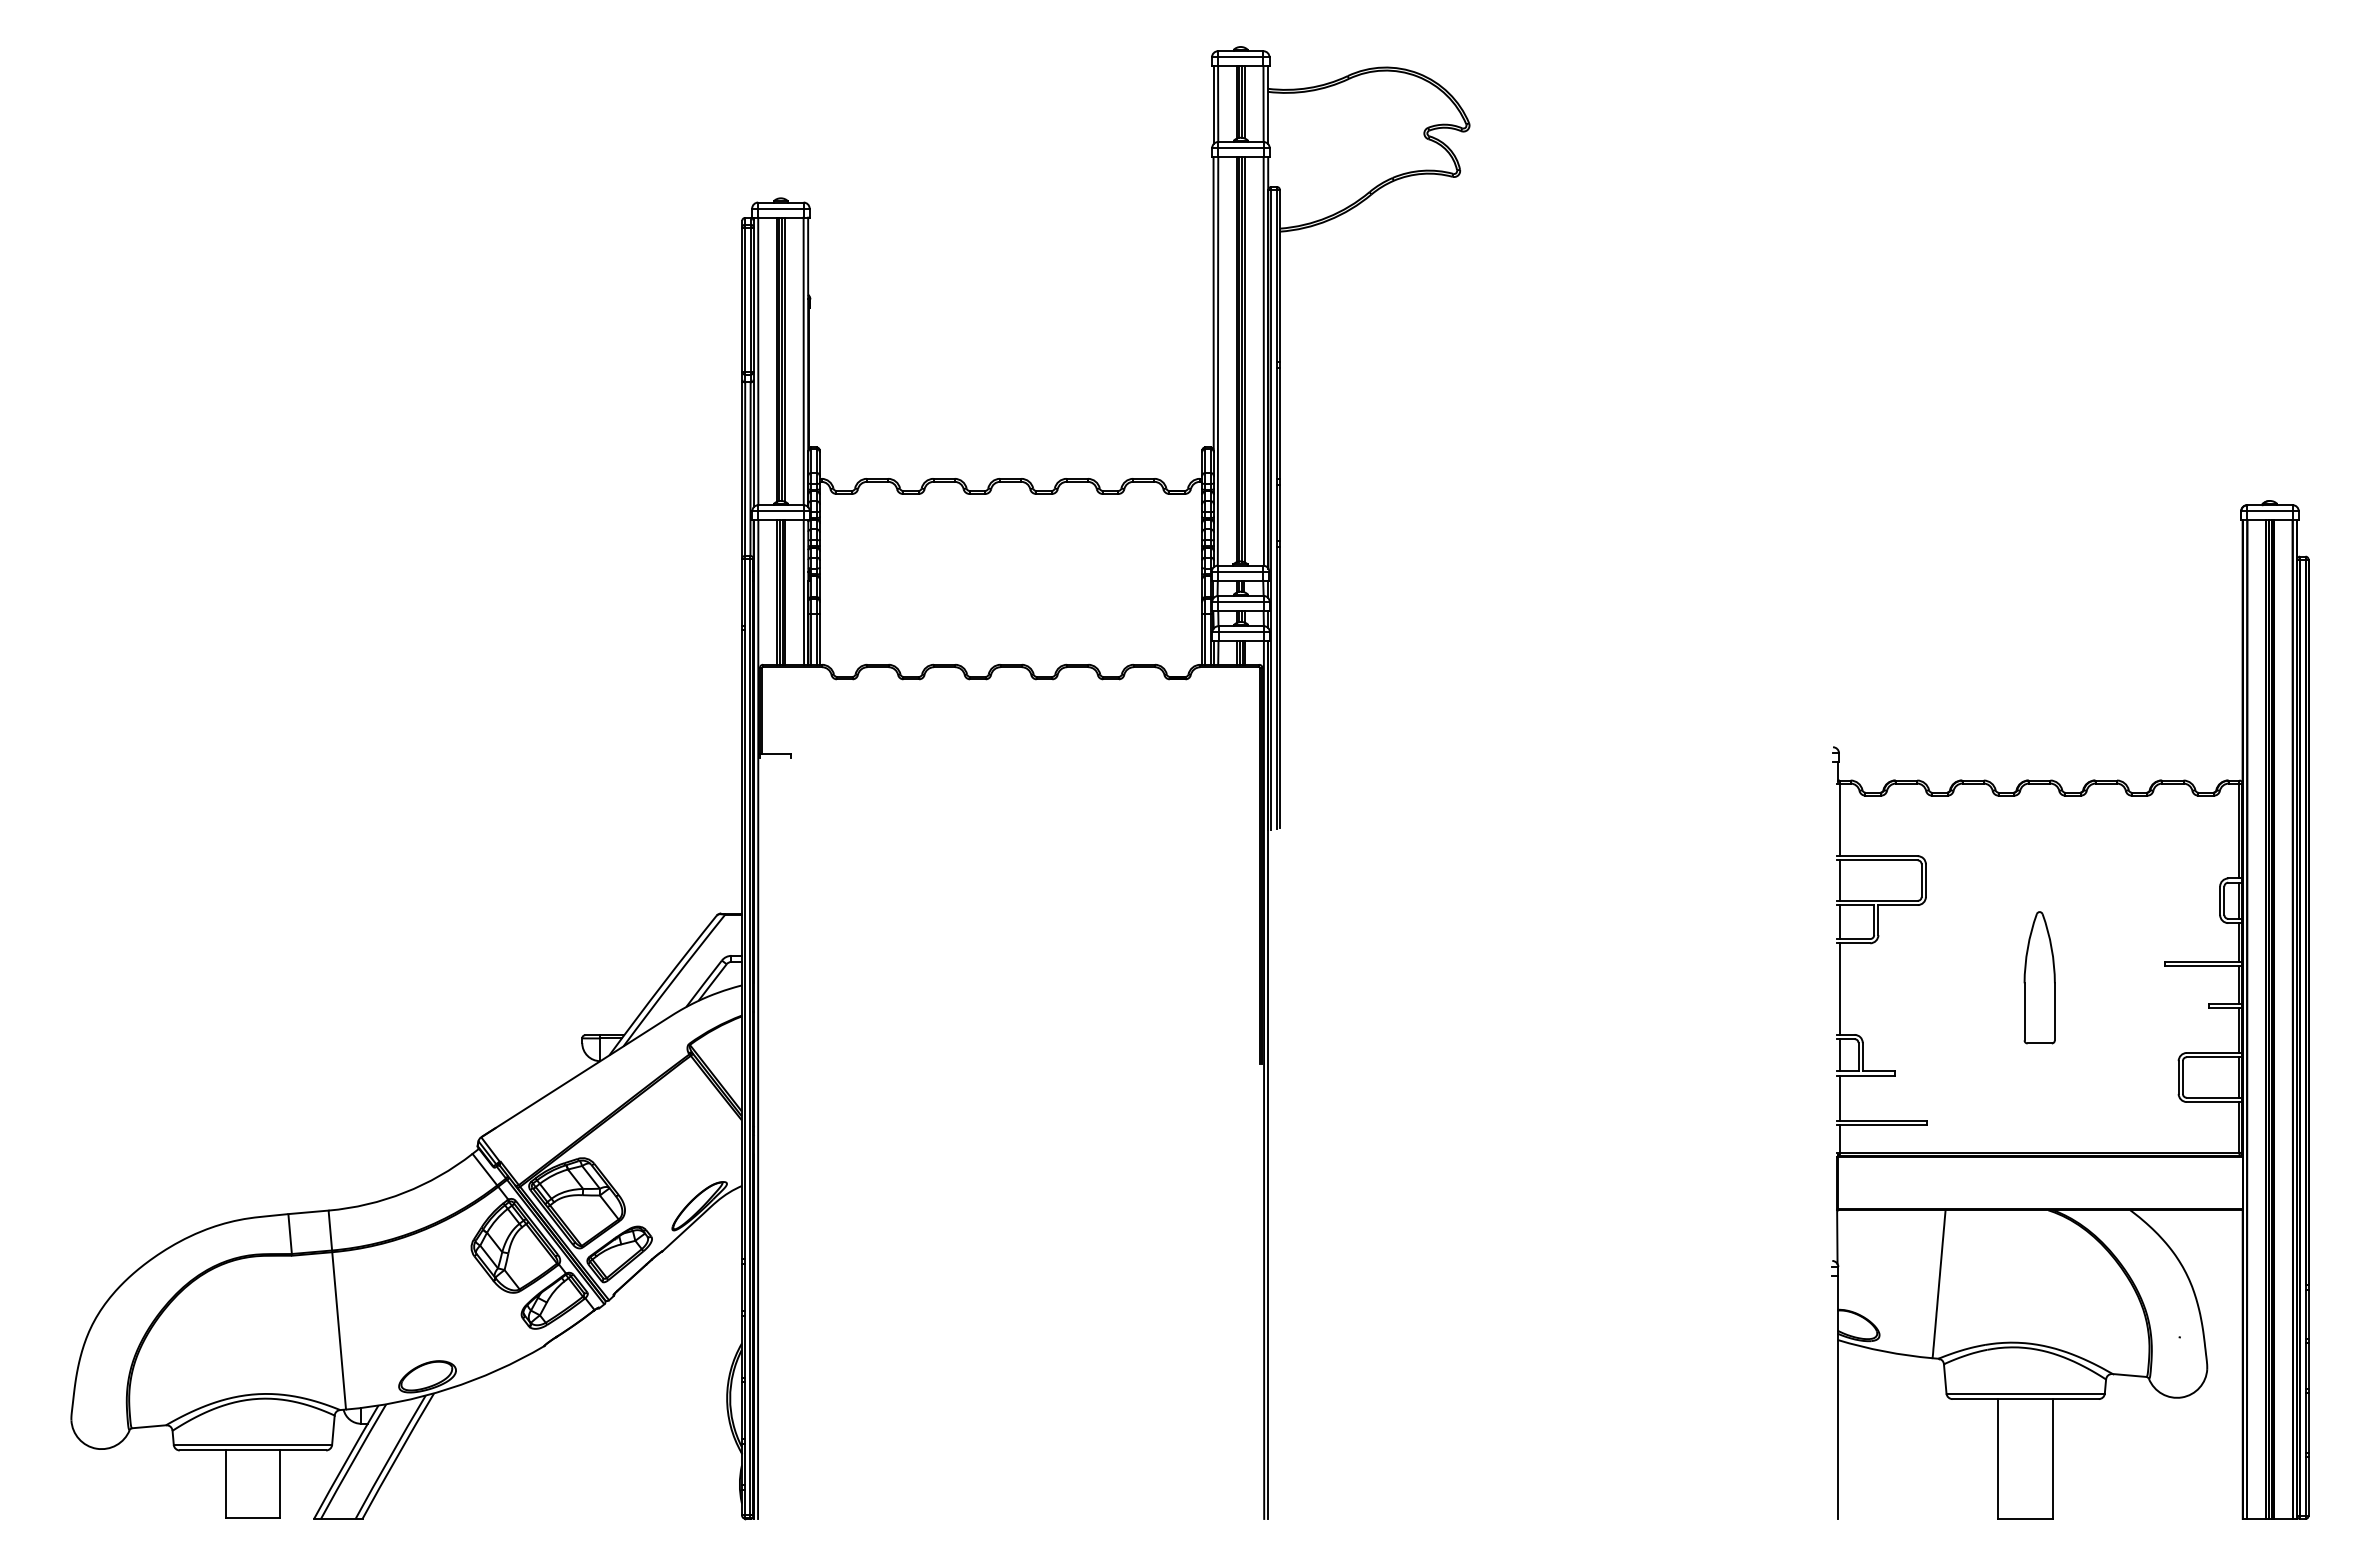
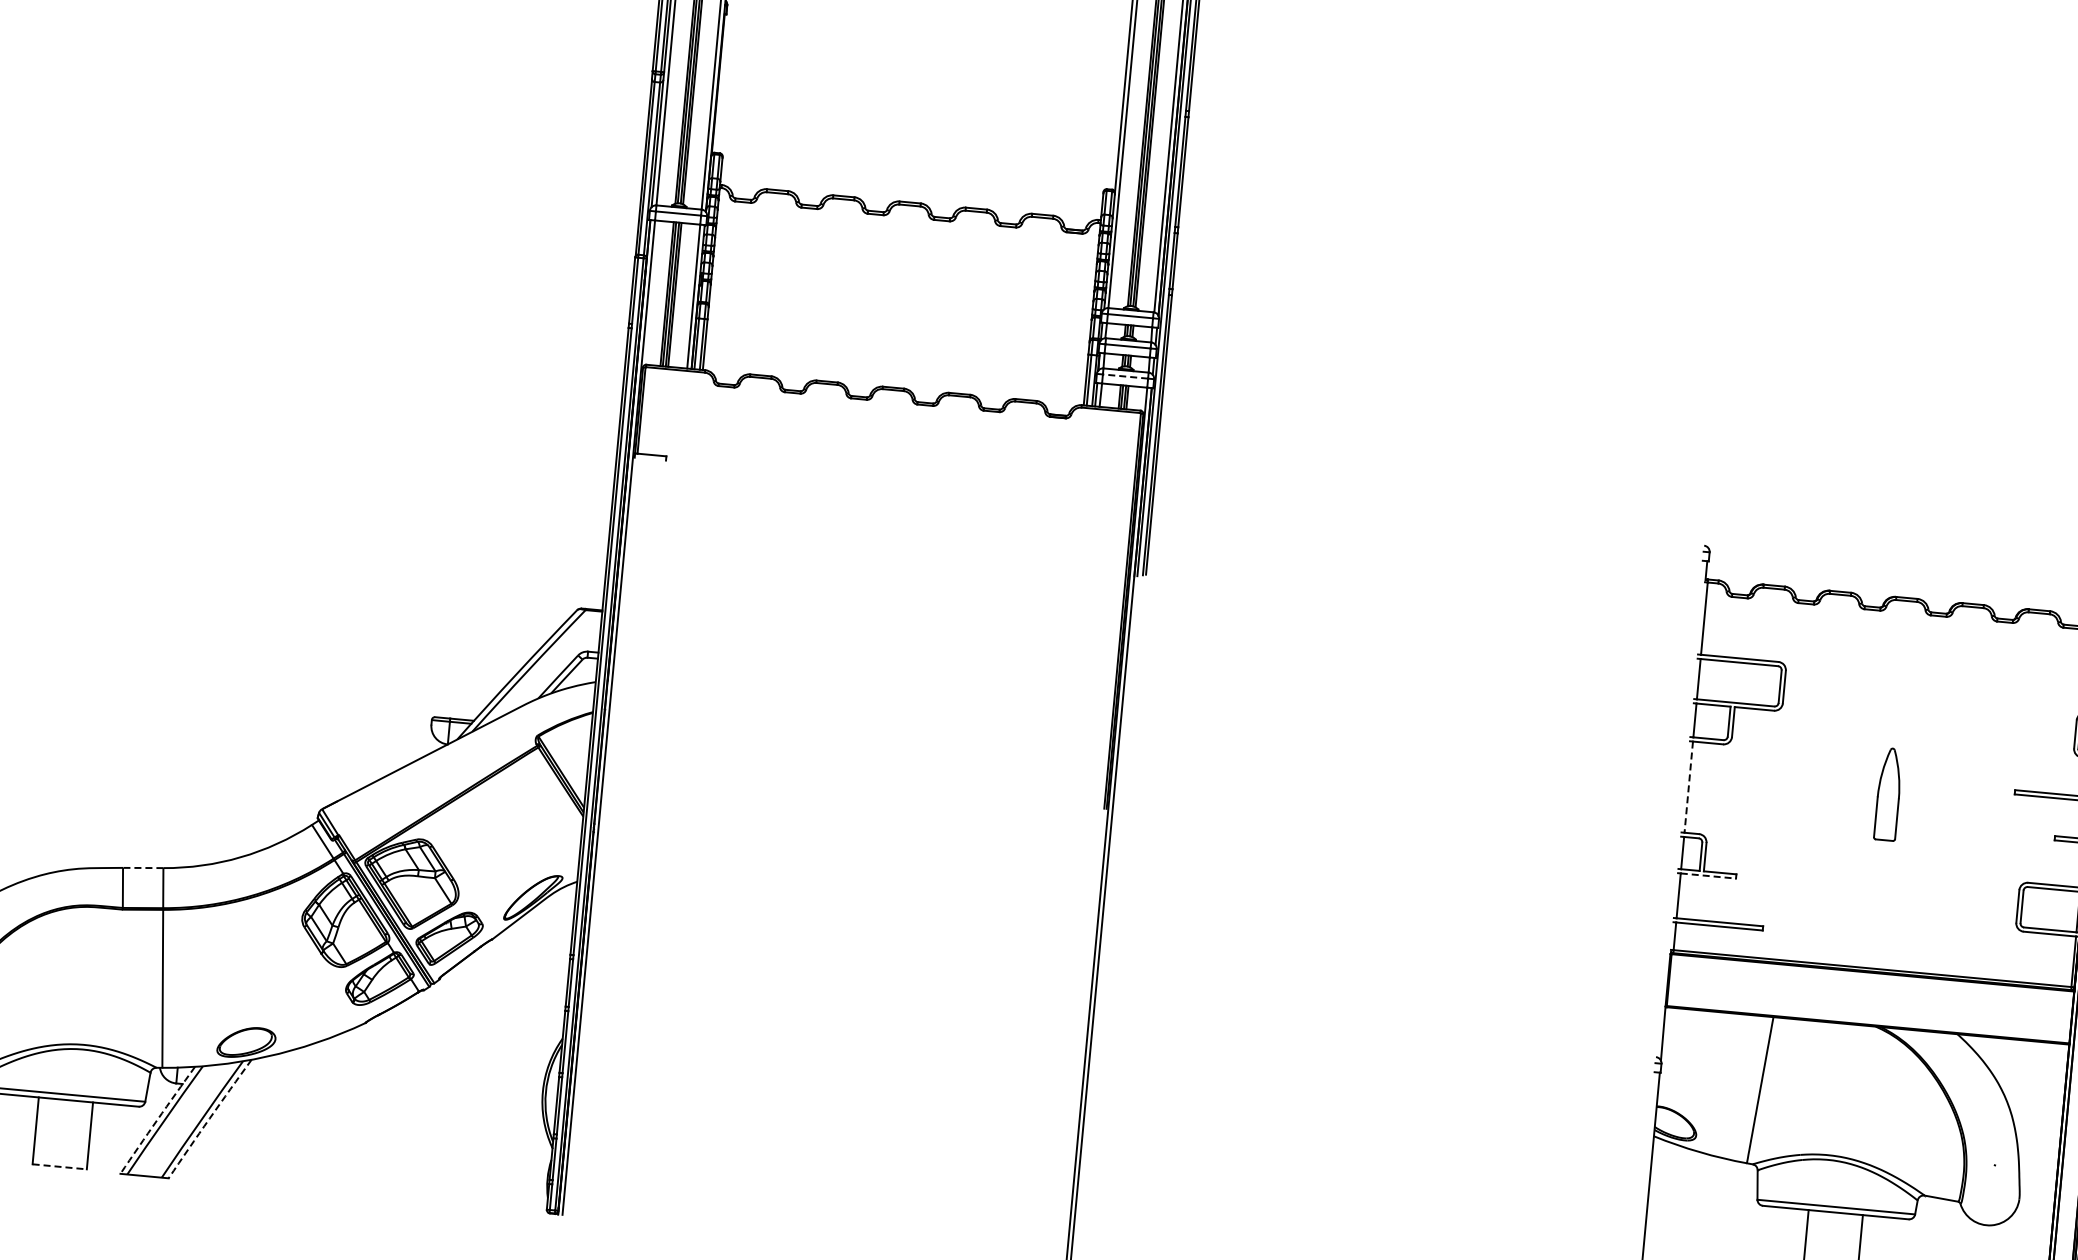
line: (1241, 632) -> (1125, 376), solid -> dashed
part: (2039, 977) -> (1888, 794), size x0.7
line: (1839, 989) -> (1688, 787), solid -> dashed
line: (1867, 1075) -> (1708, 875), solid -> dashed
line: (308, 1212) -> (143, 868), solid -> dashed
arc: (397, 1455) -> (209, 1118), solid -> dashed
arc: (345, 1462) -> (156, 1120), solid -> dashed
line: (253, 1517) -> (60, 1166), solid -> dashed

